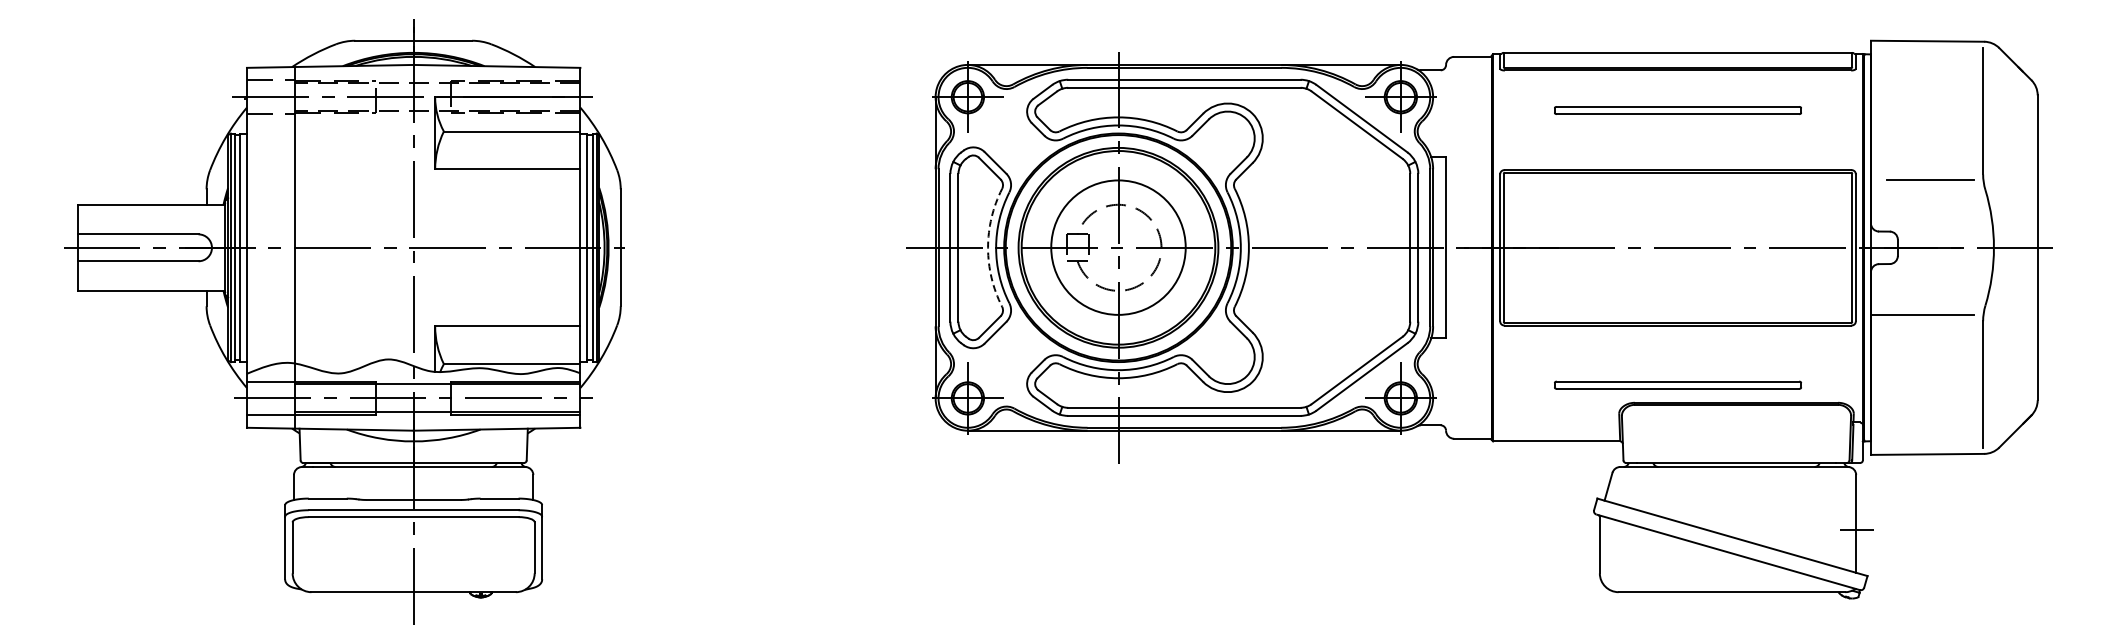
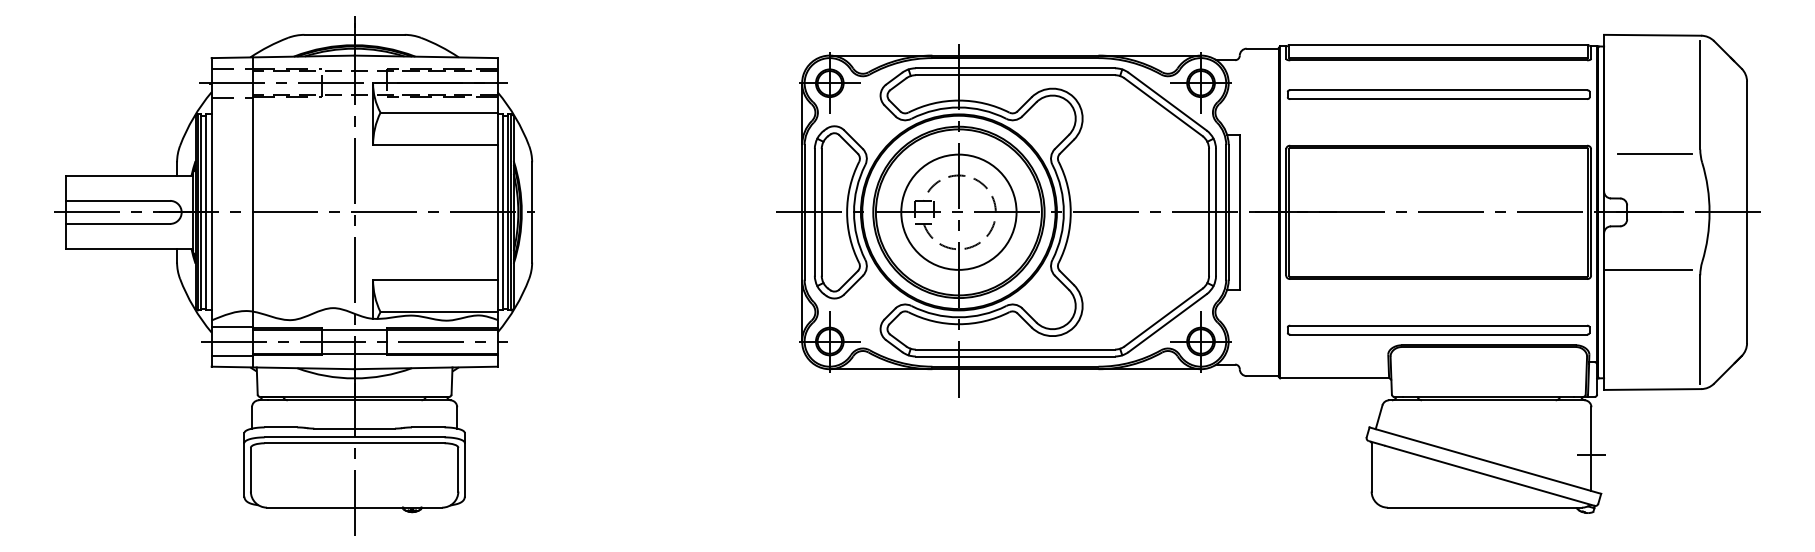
part: (1677, 110) -> (1438, 94), size x1.43
arc: (988, 247) -> (847, 212), dashed -> solid
part: (1677, 385) -> (1438, 330), size x1.43

